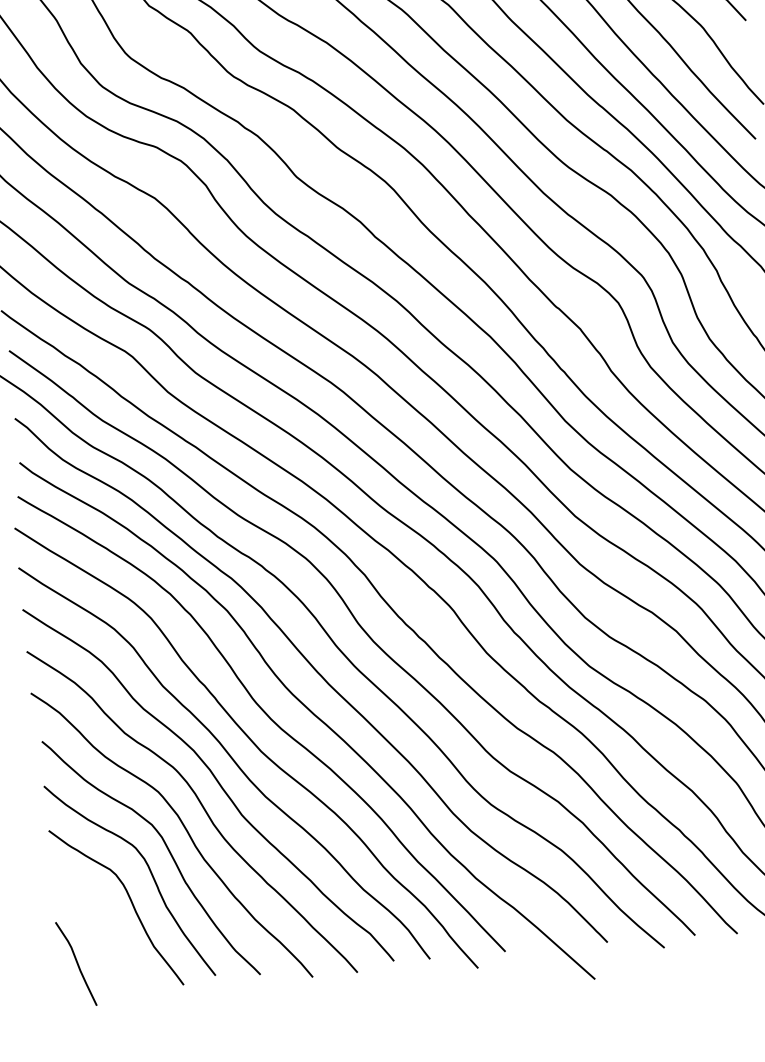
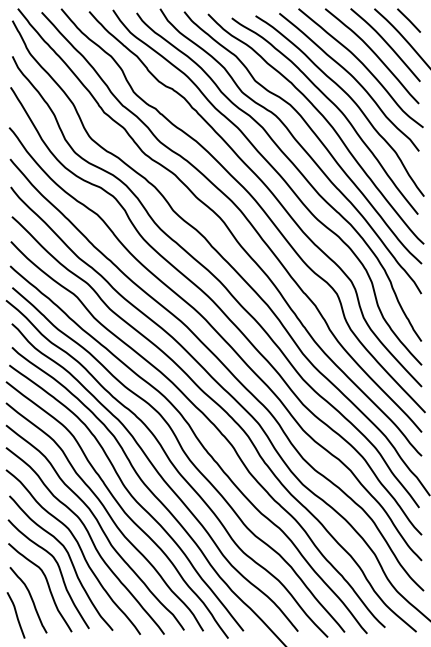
curve: (100, 929) -> (30, 598), added

